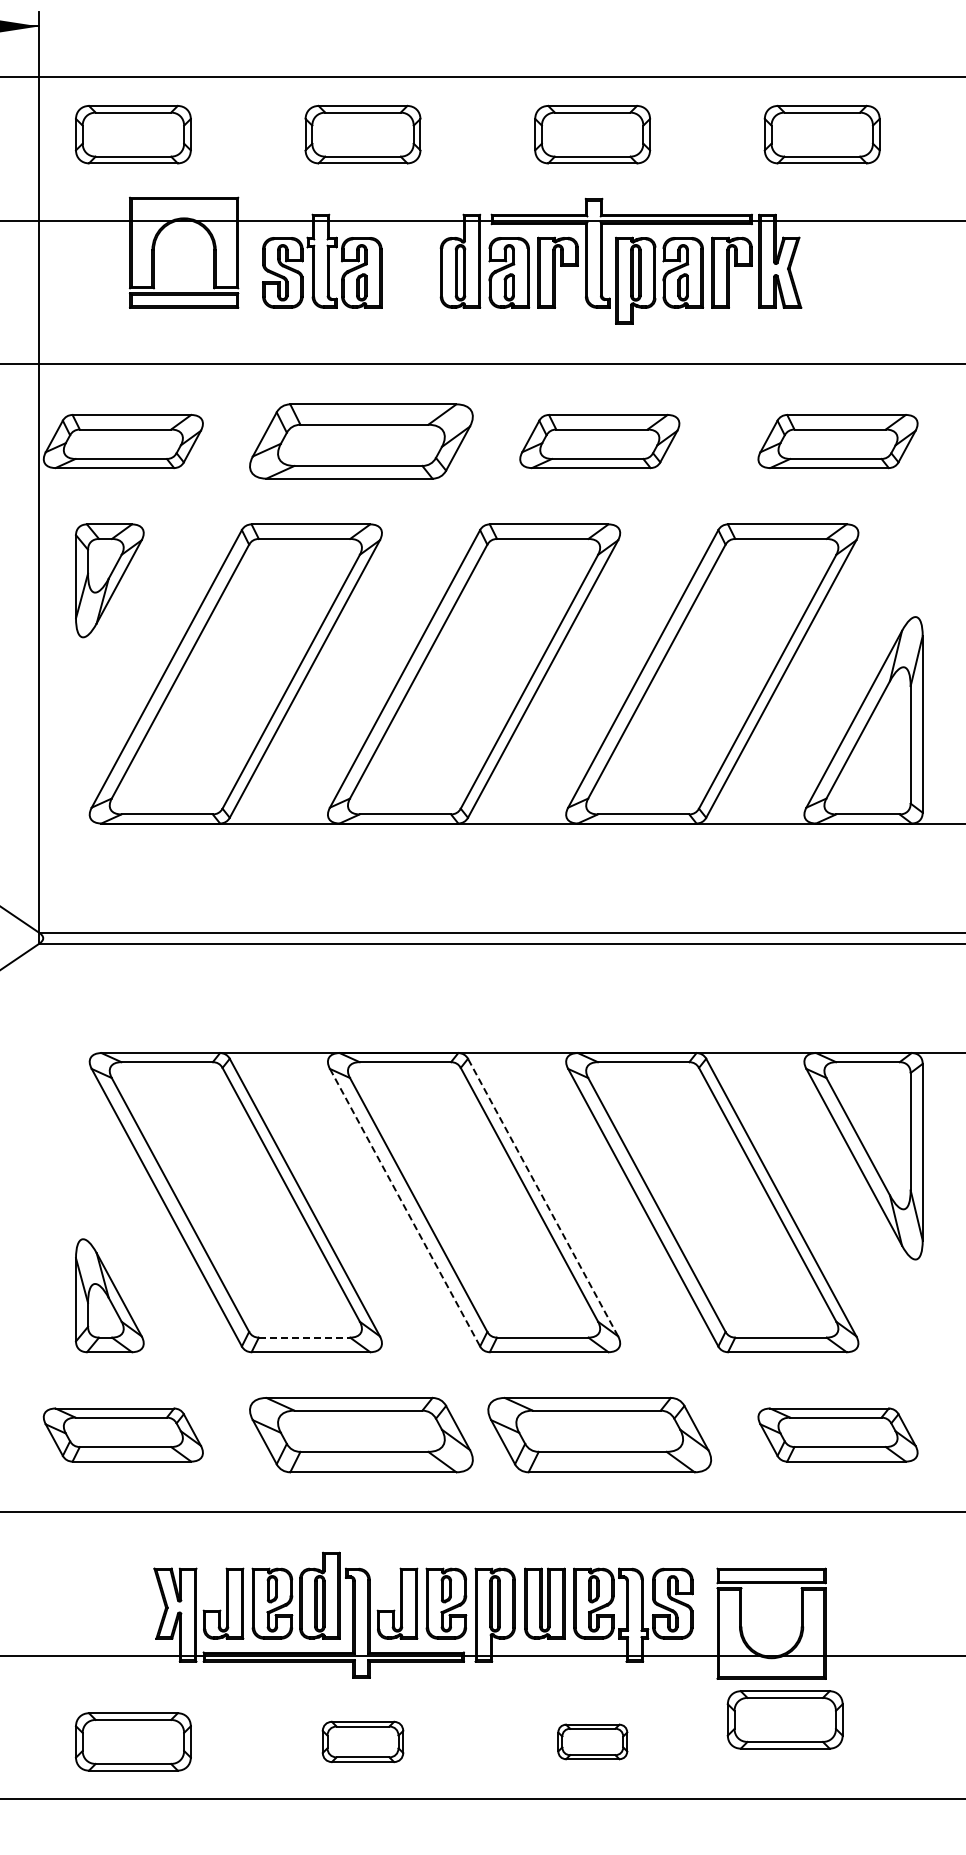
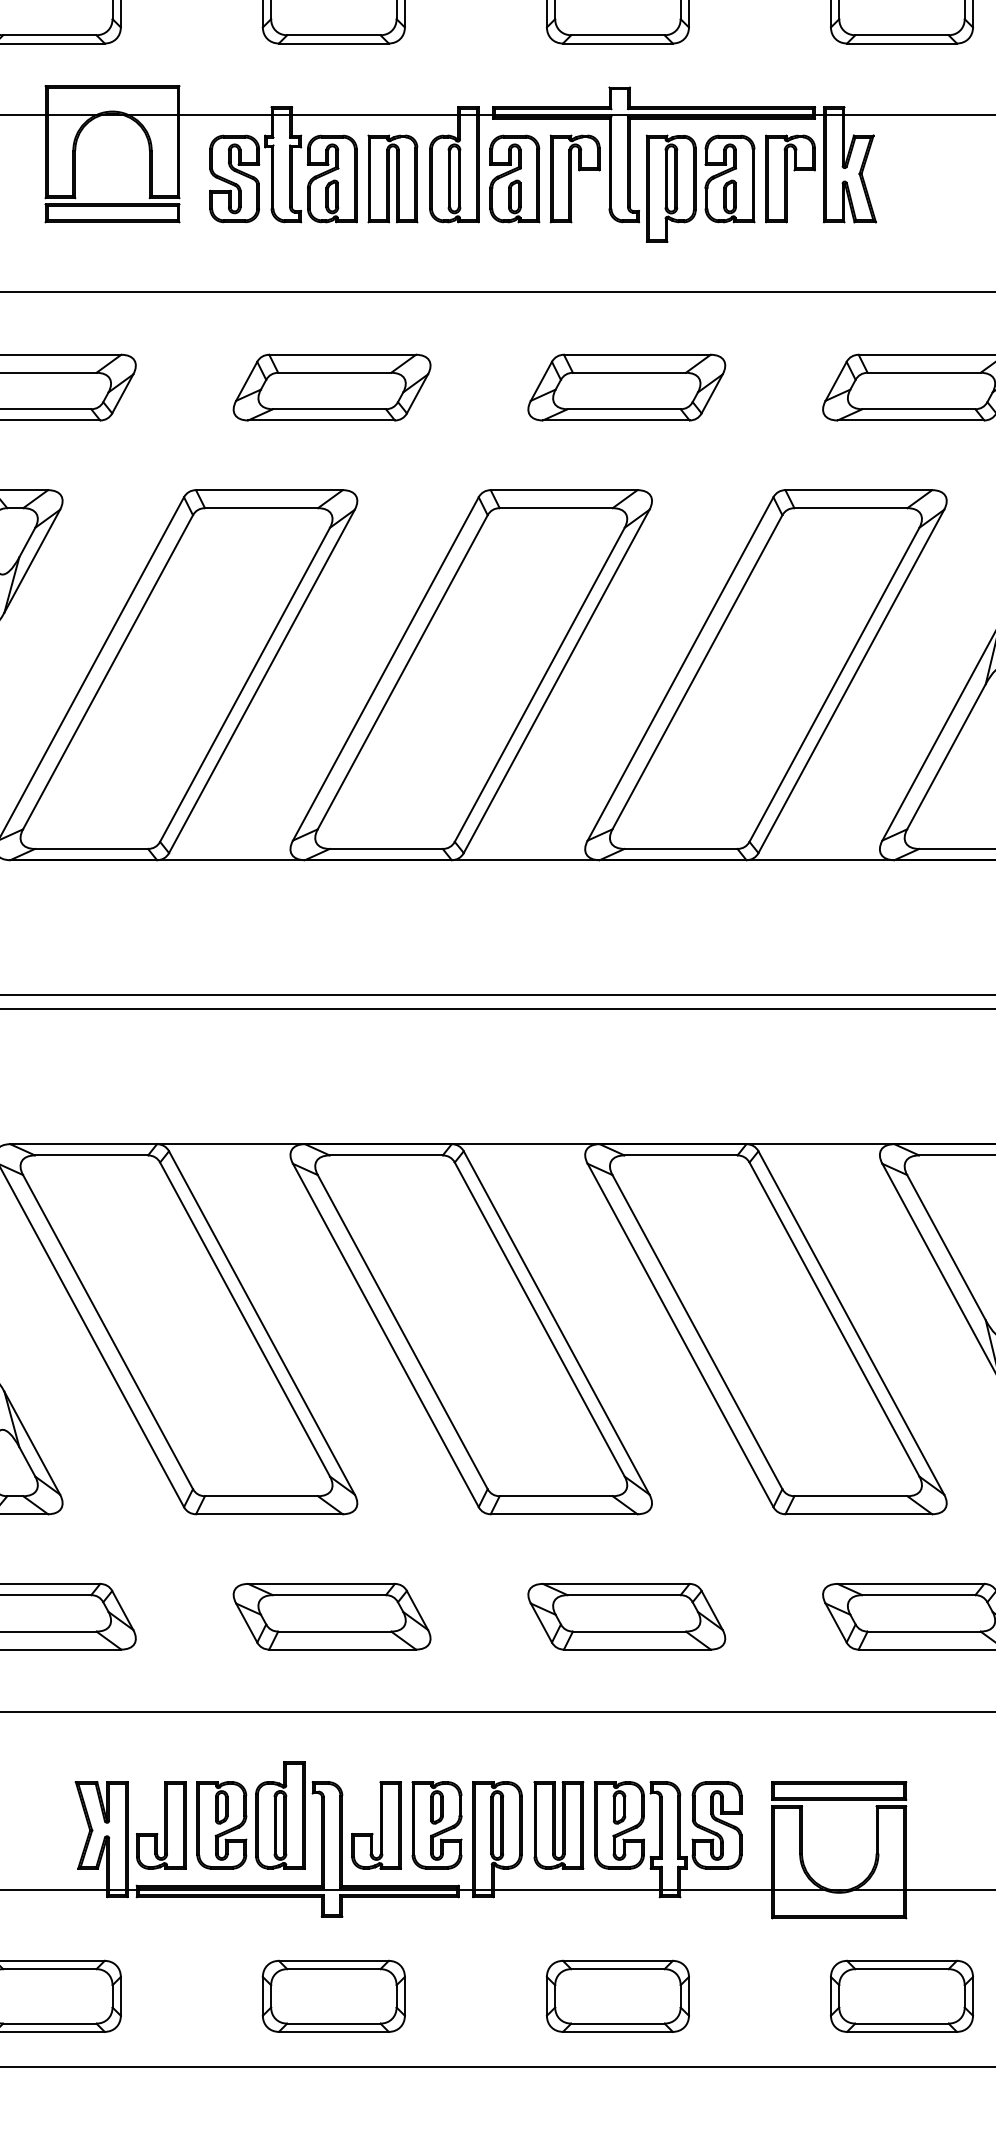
part: (410, 272) -> (392, 178), added
part: (361, 441) -> (331, 387), size x0.71
line: (543, 1197) -> (557, 1322), dashed -> solid
line: (405, 1207) -> (386, 1335), dashed -> solid
line: (304, 1337) -> (261, 1496), dashed -> solid
part: (361, 1434) -> (331, 1616), size x0.71
part: (599, 1434) -> (626, 1616), size x0.71
part: (784, 1719) -> (901, 1995), moved
part: (362, 1741) -> (333, 1995), size x1.43
part: (592, 1741) -> (617, 1995), size x1.67

